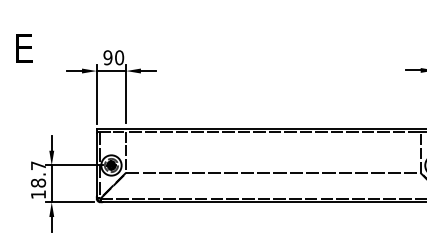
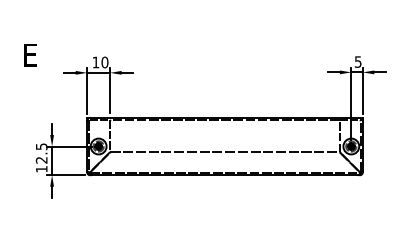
text: (107, 57) -> (95, 62), 90 -> 10
text: (38, 174) -> (41, 153), 18.7 -> 12.5

